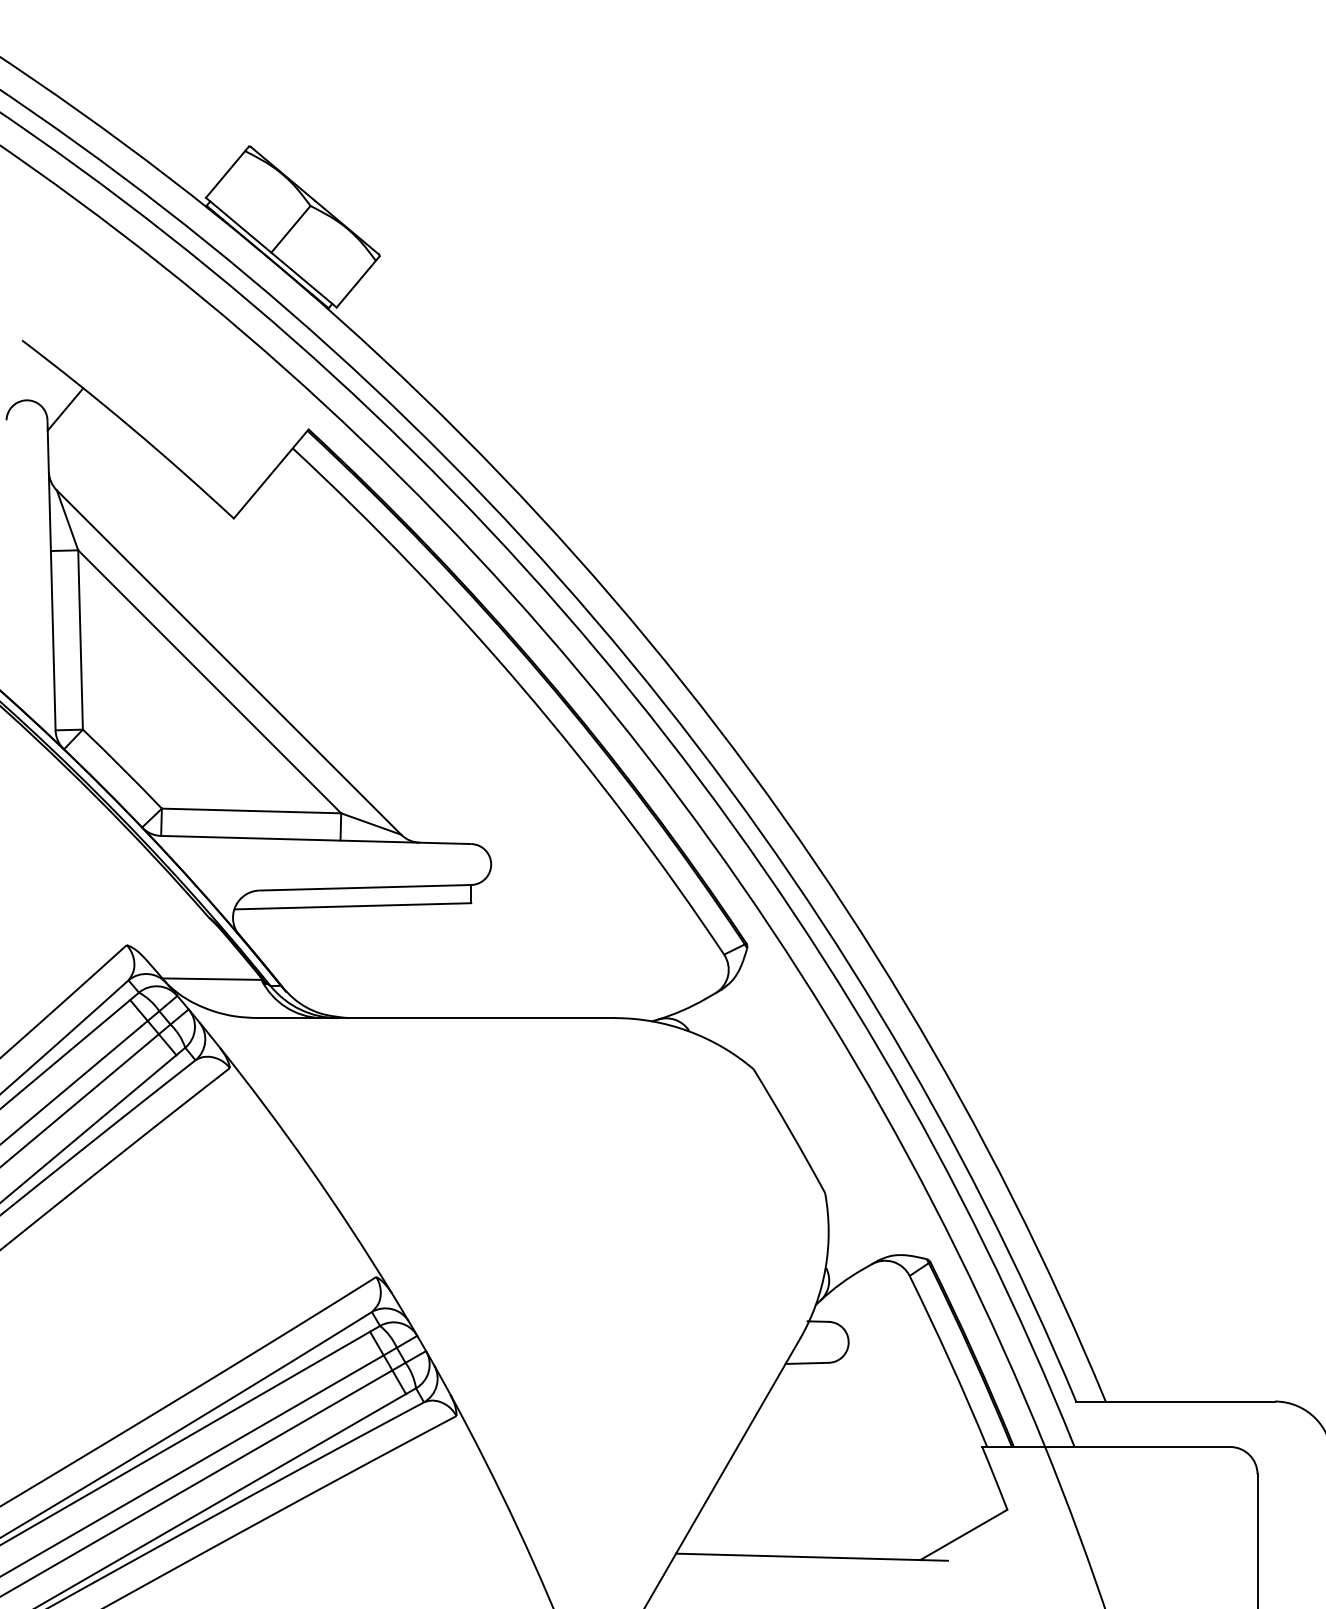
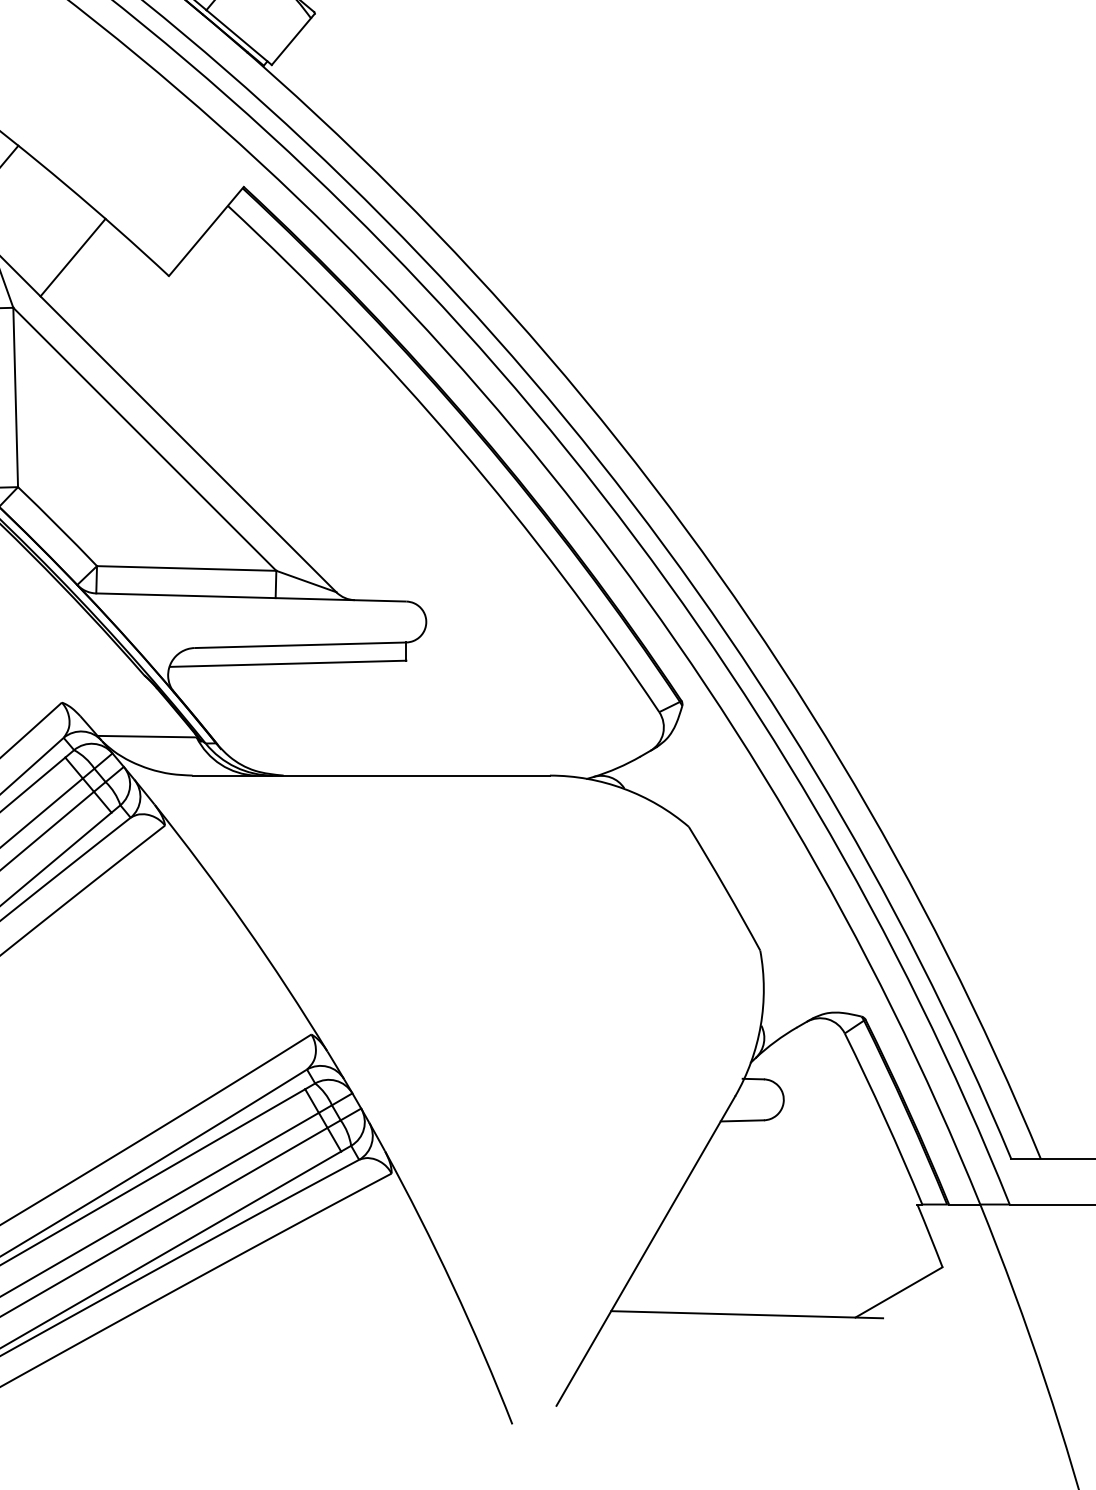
line: (137, 499) -> (72, 257), added

